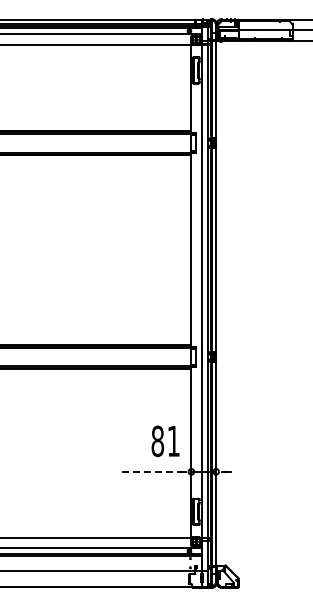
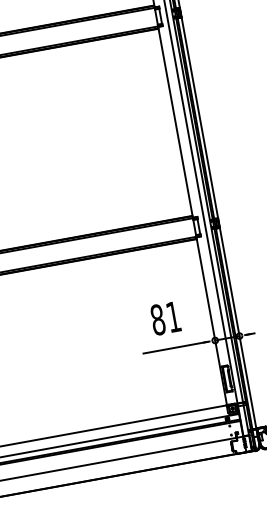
text: (165, 441) -> (165, 318), moved
line: (151, 471) -> (175, 347), dashed -> solid

